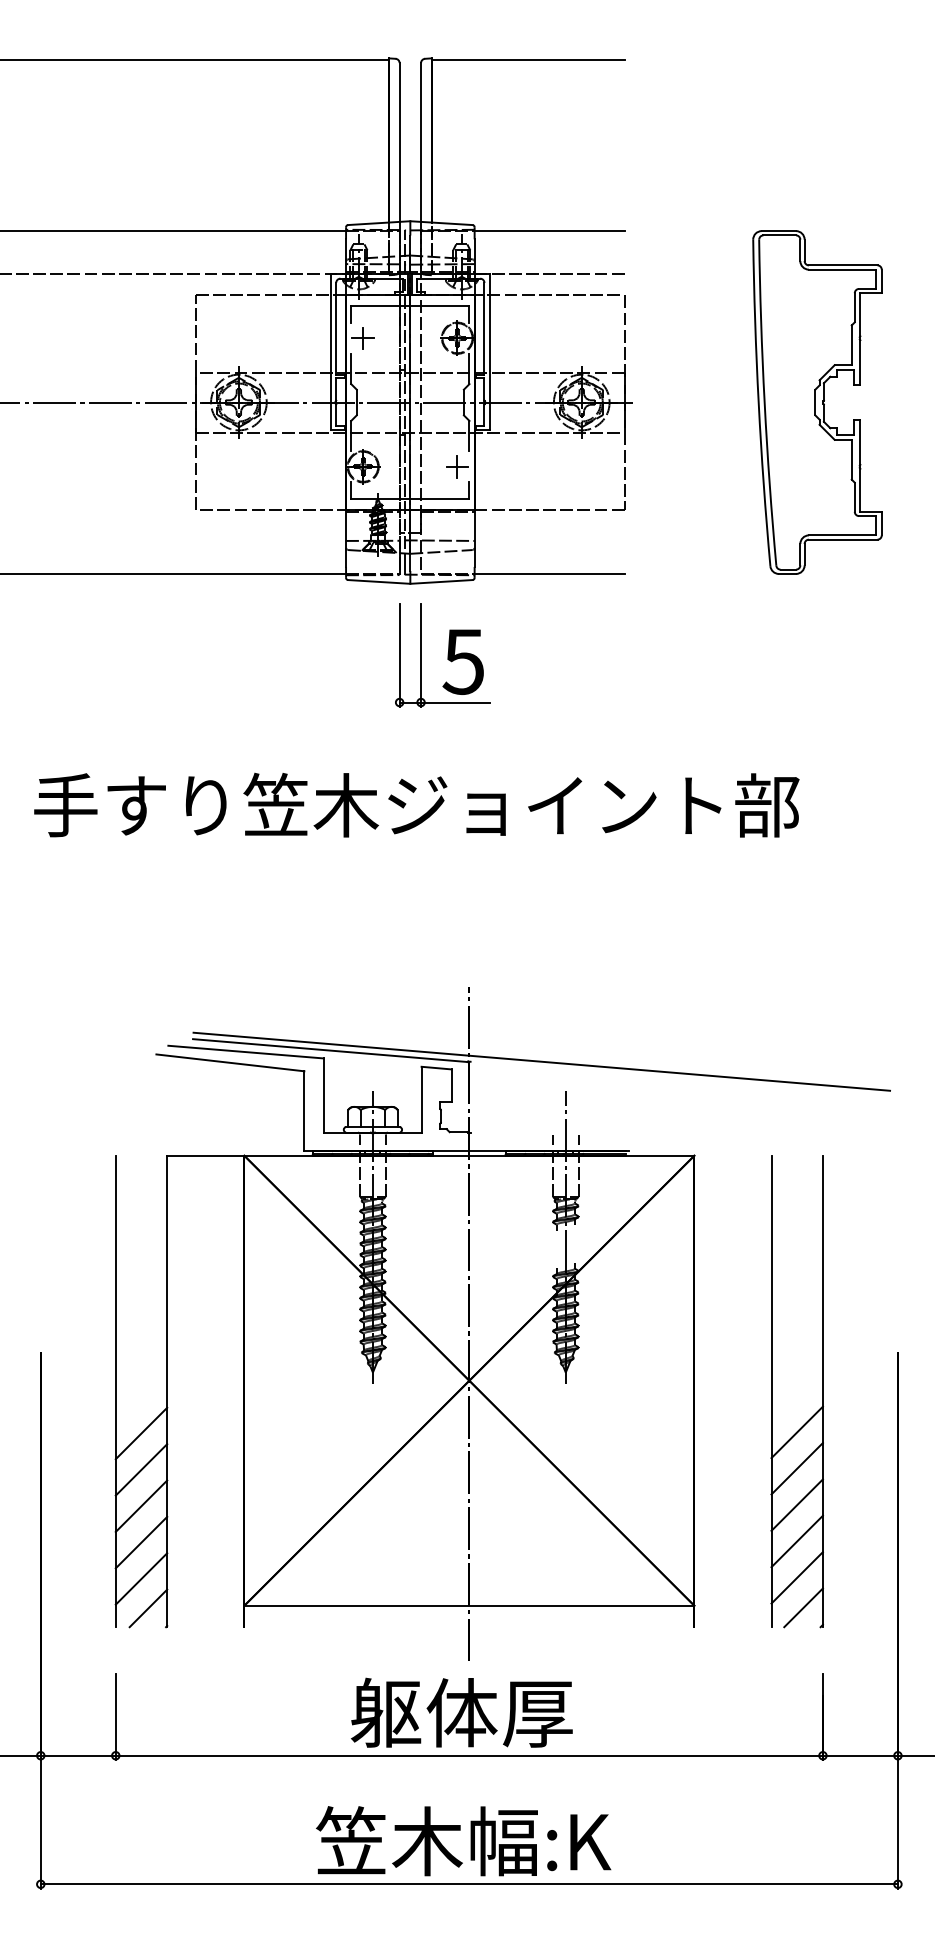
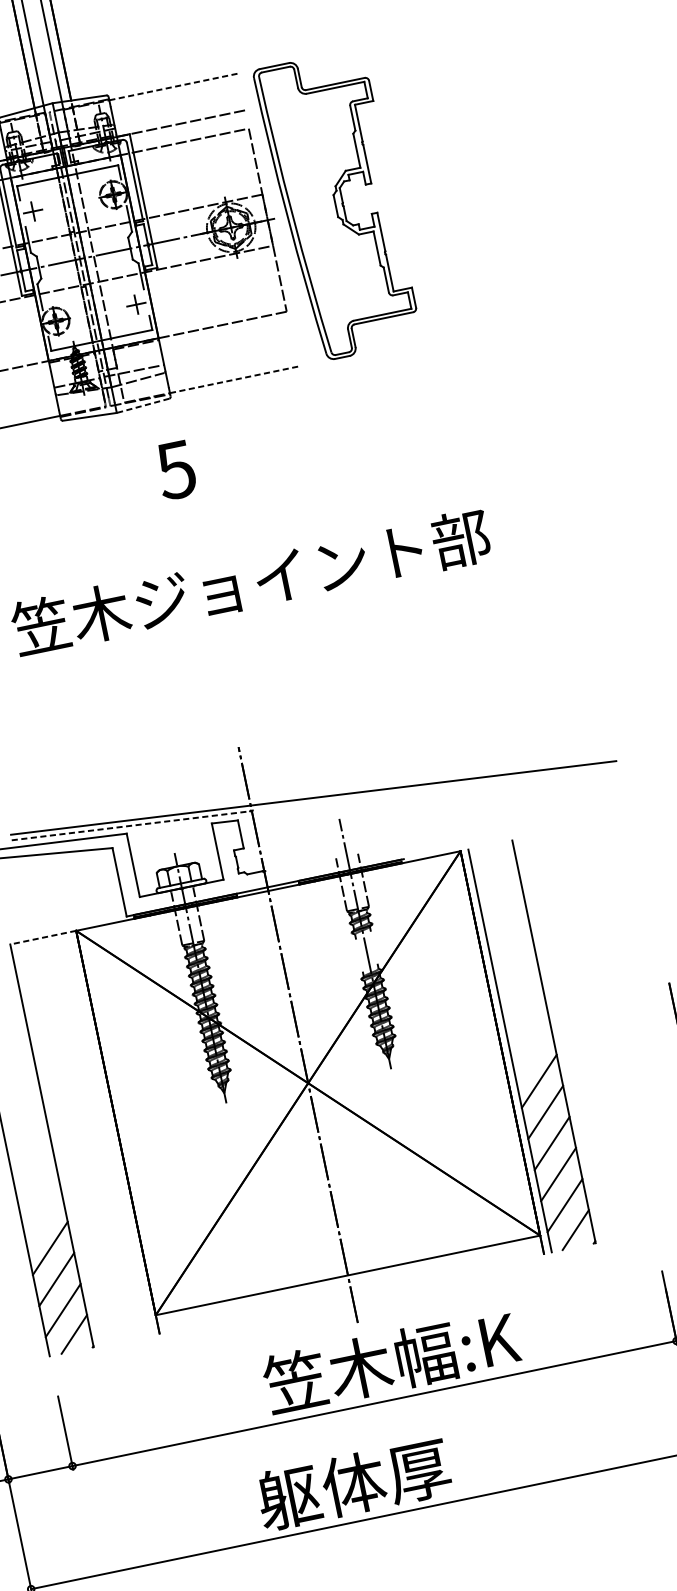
line: (550, 231) -> (174, 87), solid -> dashed
part: (817, 402) -> (337, 205), moved
line: (550, 573) -> (234, 379), solid -> dashed
line: (440, 581) -> (142, 405), solid -> dashed
part: (421, 655) -> (139, 472), removed
line: (330, 1050) -> (131, 825), solid -> dashed
line: (205, 1155) -> (42, 937), solid -> dashed
part: (772, 1391) -> (510, 1050), moved
line: (141, 1433) -> (37, 1186), removed
line: (141, 1469) -> (43, 1217), removed
text: (497, 1712) -> (390, 1361), 躯体厚 -> 笠木幅:K
text: (463, 1841) -> (384, 1477), 笠木幅:K -> 躯体厚

